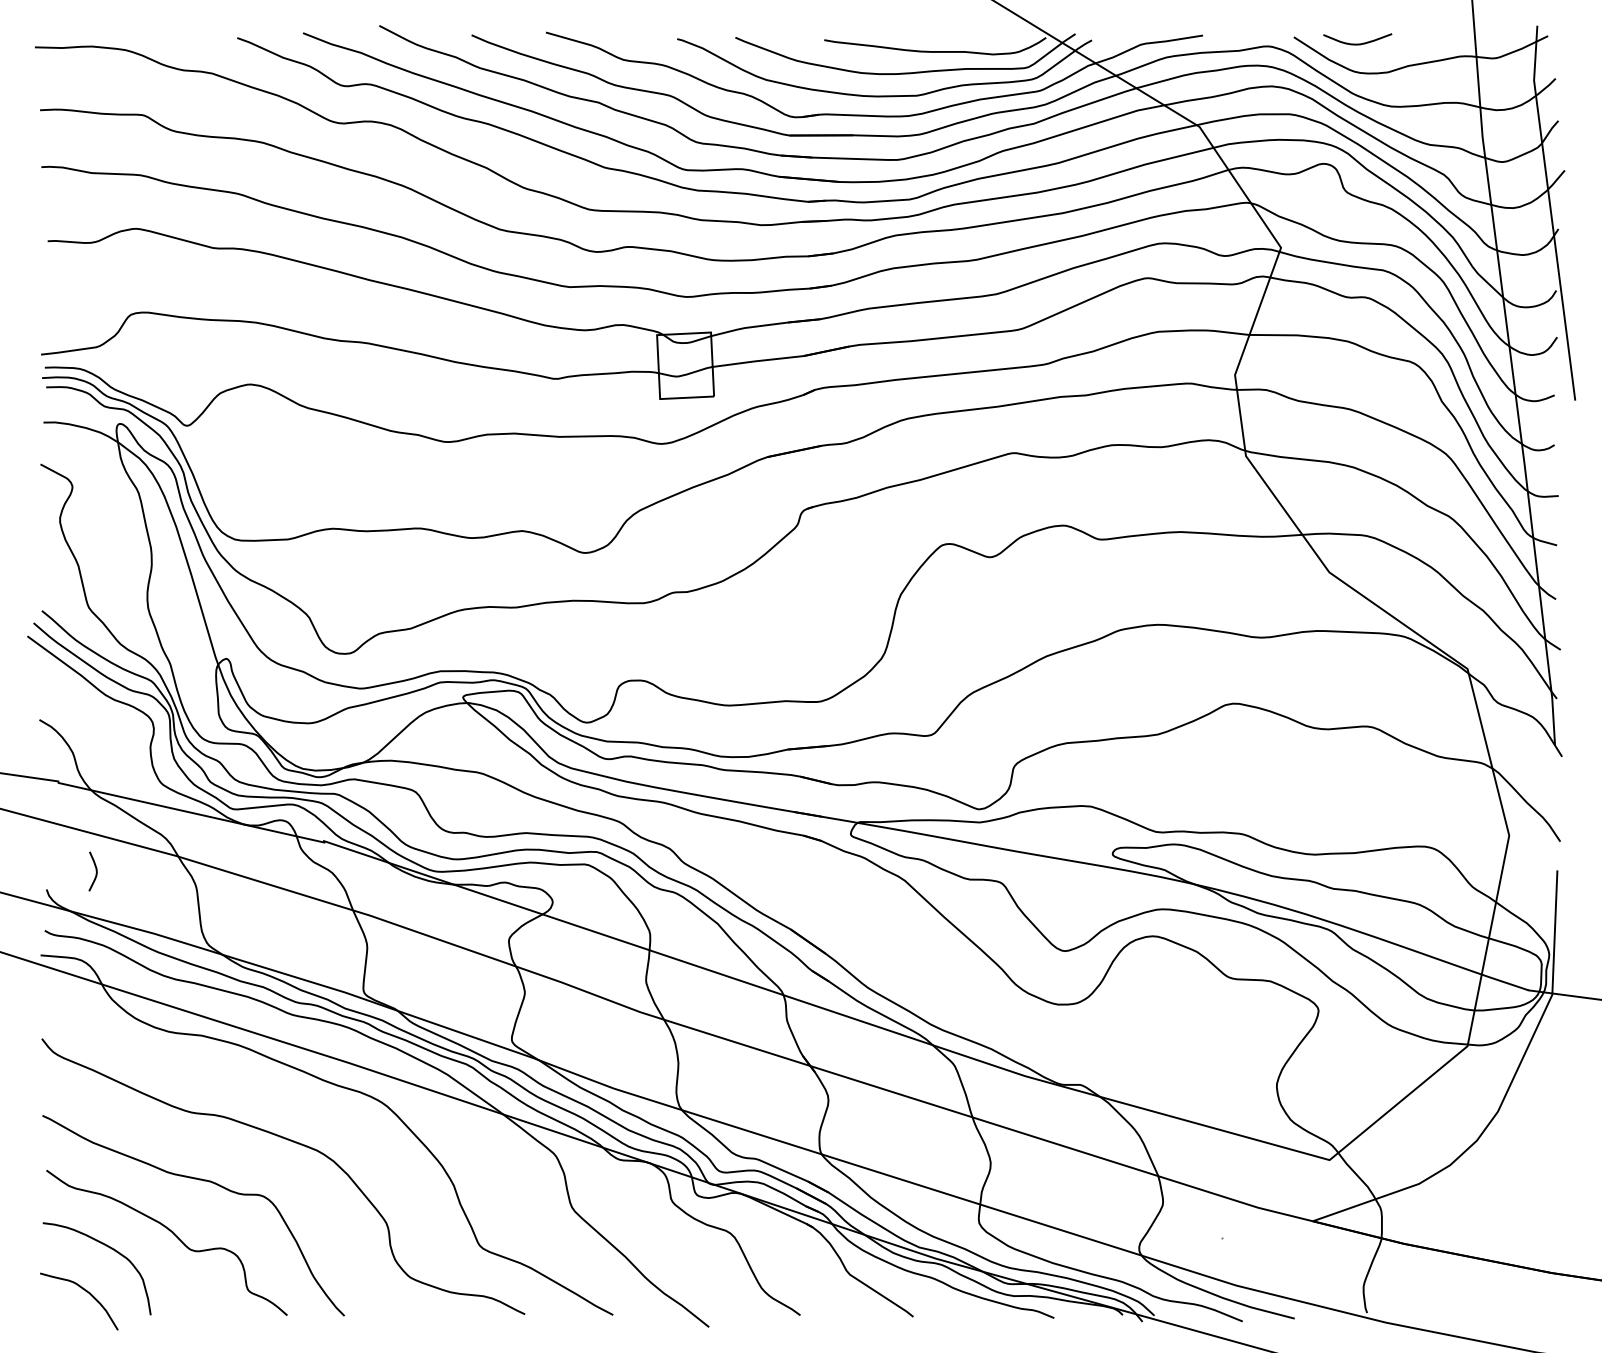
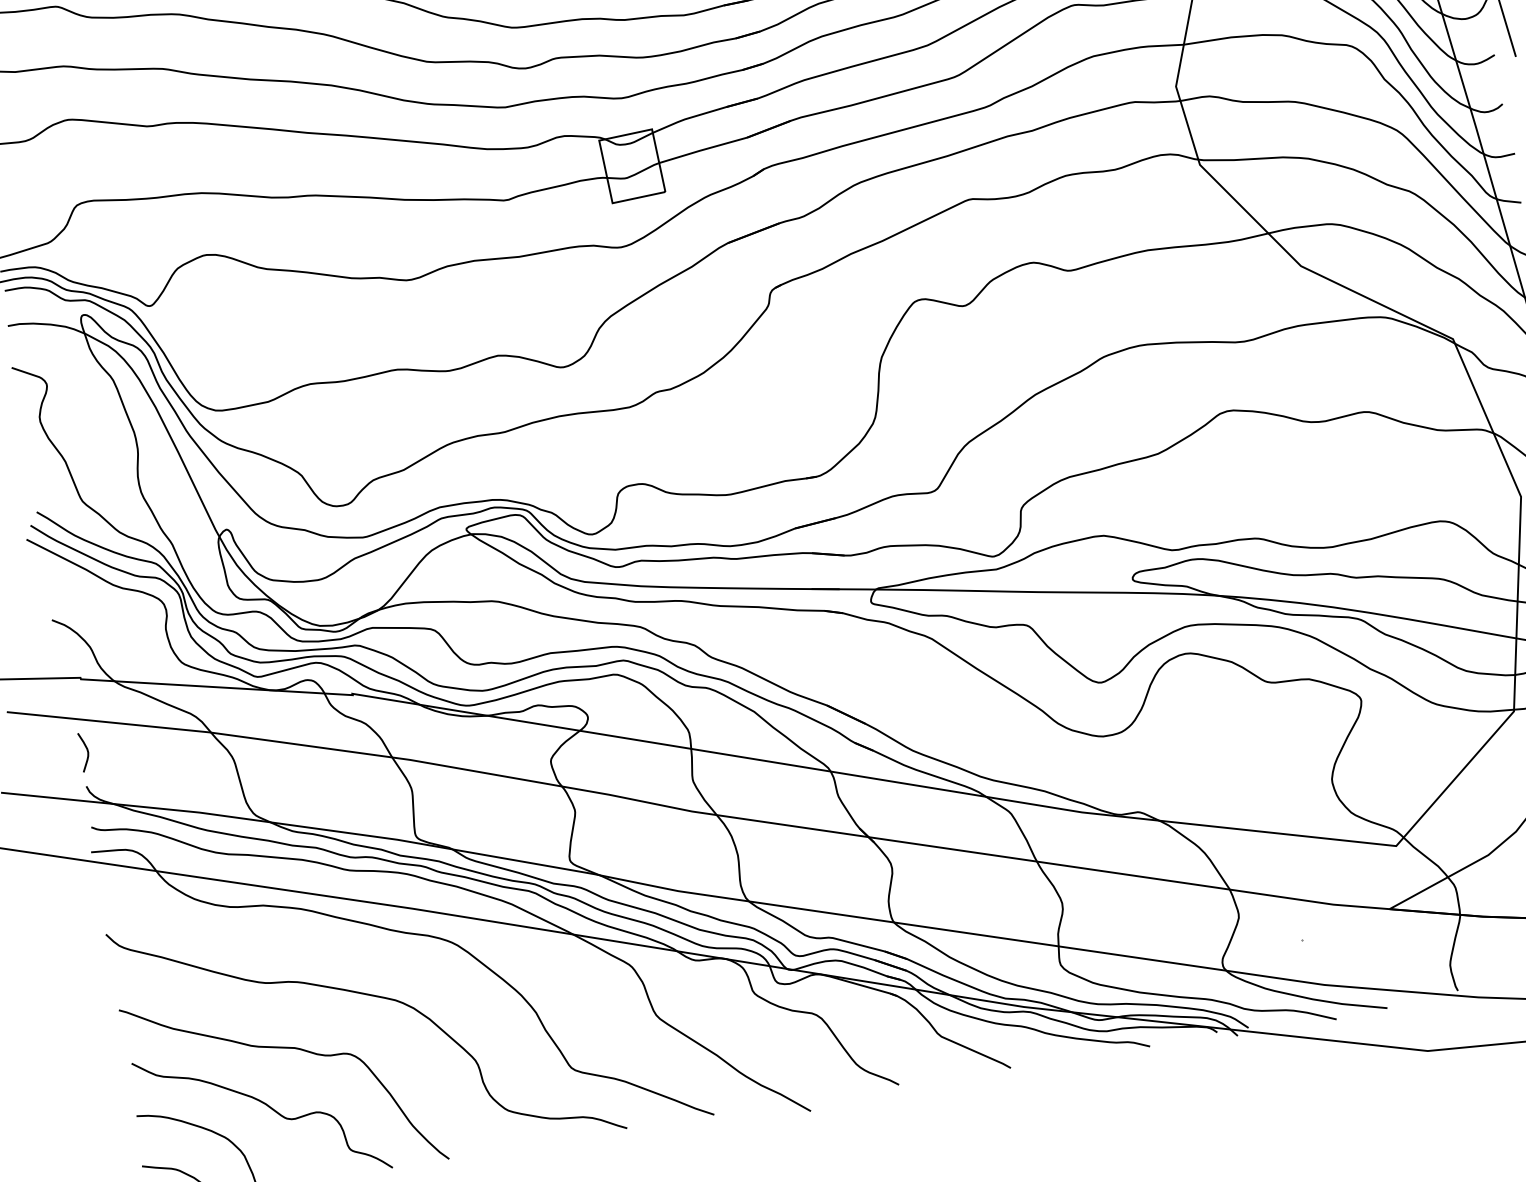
curve: (95, 870) -> (86, 750), moved

